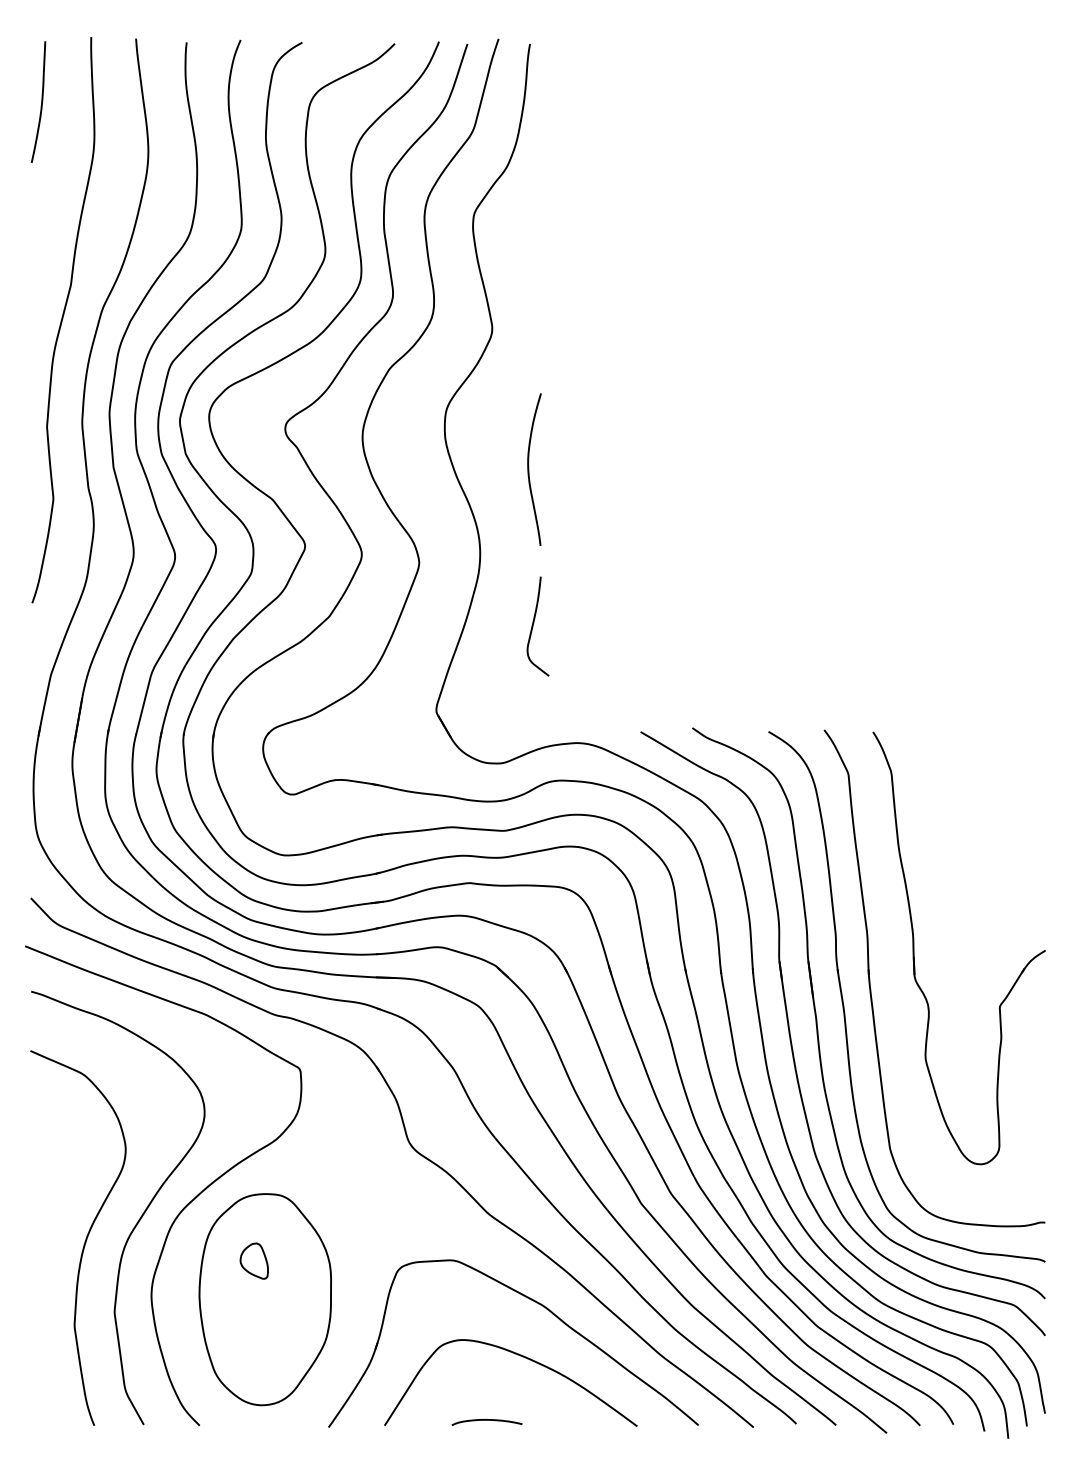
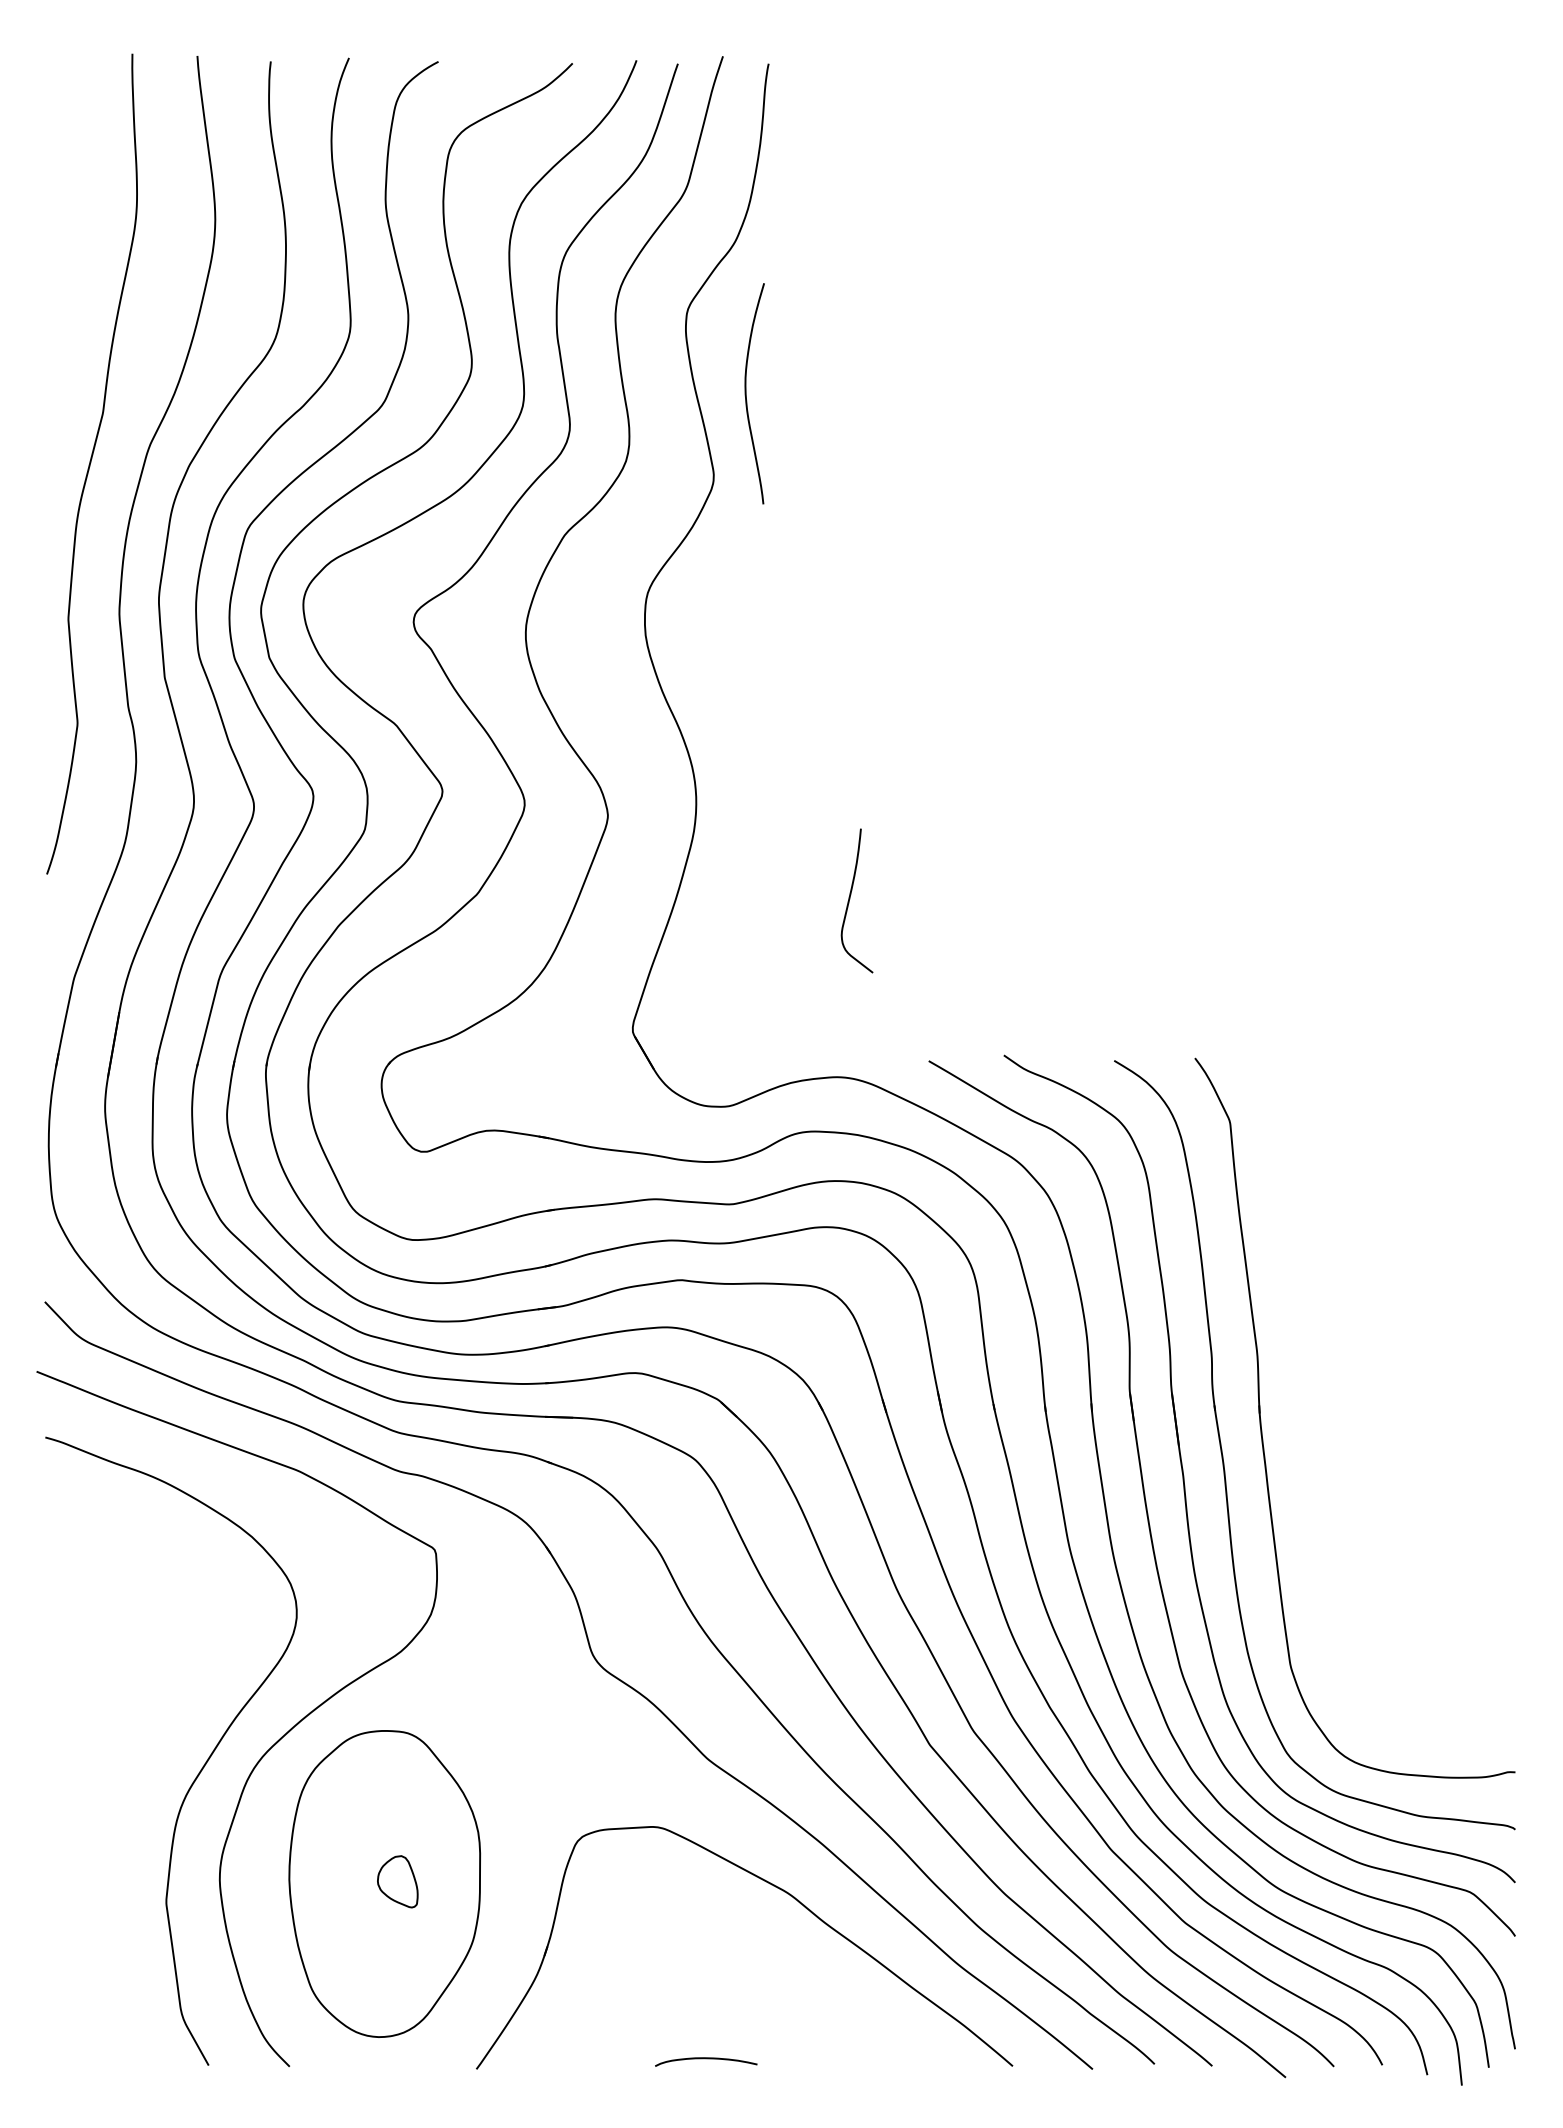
curve: (41, 101) -> (60, 147), removed
curve: (529, 469) -> (747, 393), moved
curve: (533, 626) -> (850, 900), moved
part: (914, 948) -> (1325, 1374), removed
curve: (85, 1238) -> (124, 1795), removed
part: (253, 1260) -> (396, 1880), moved
curve: (522, 1357) -> (757, 1967), removed

